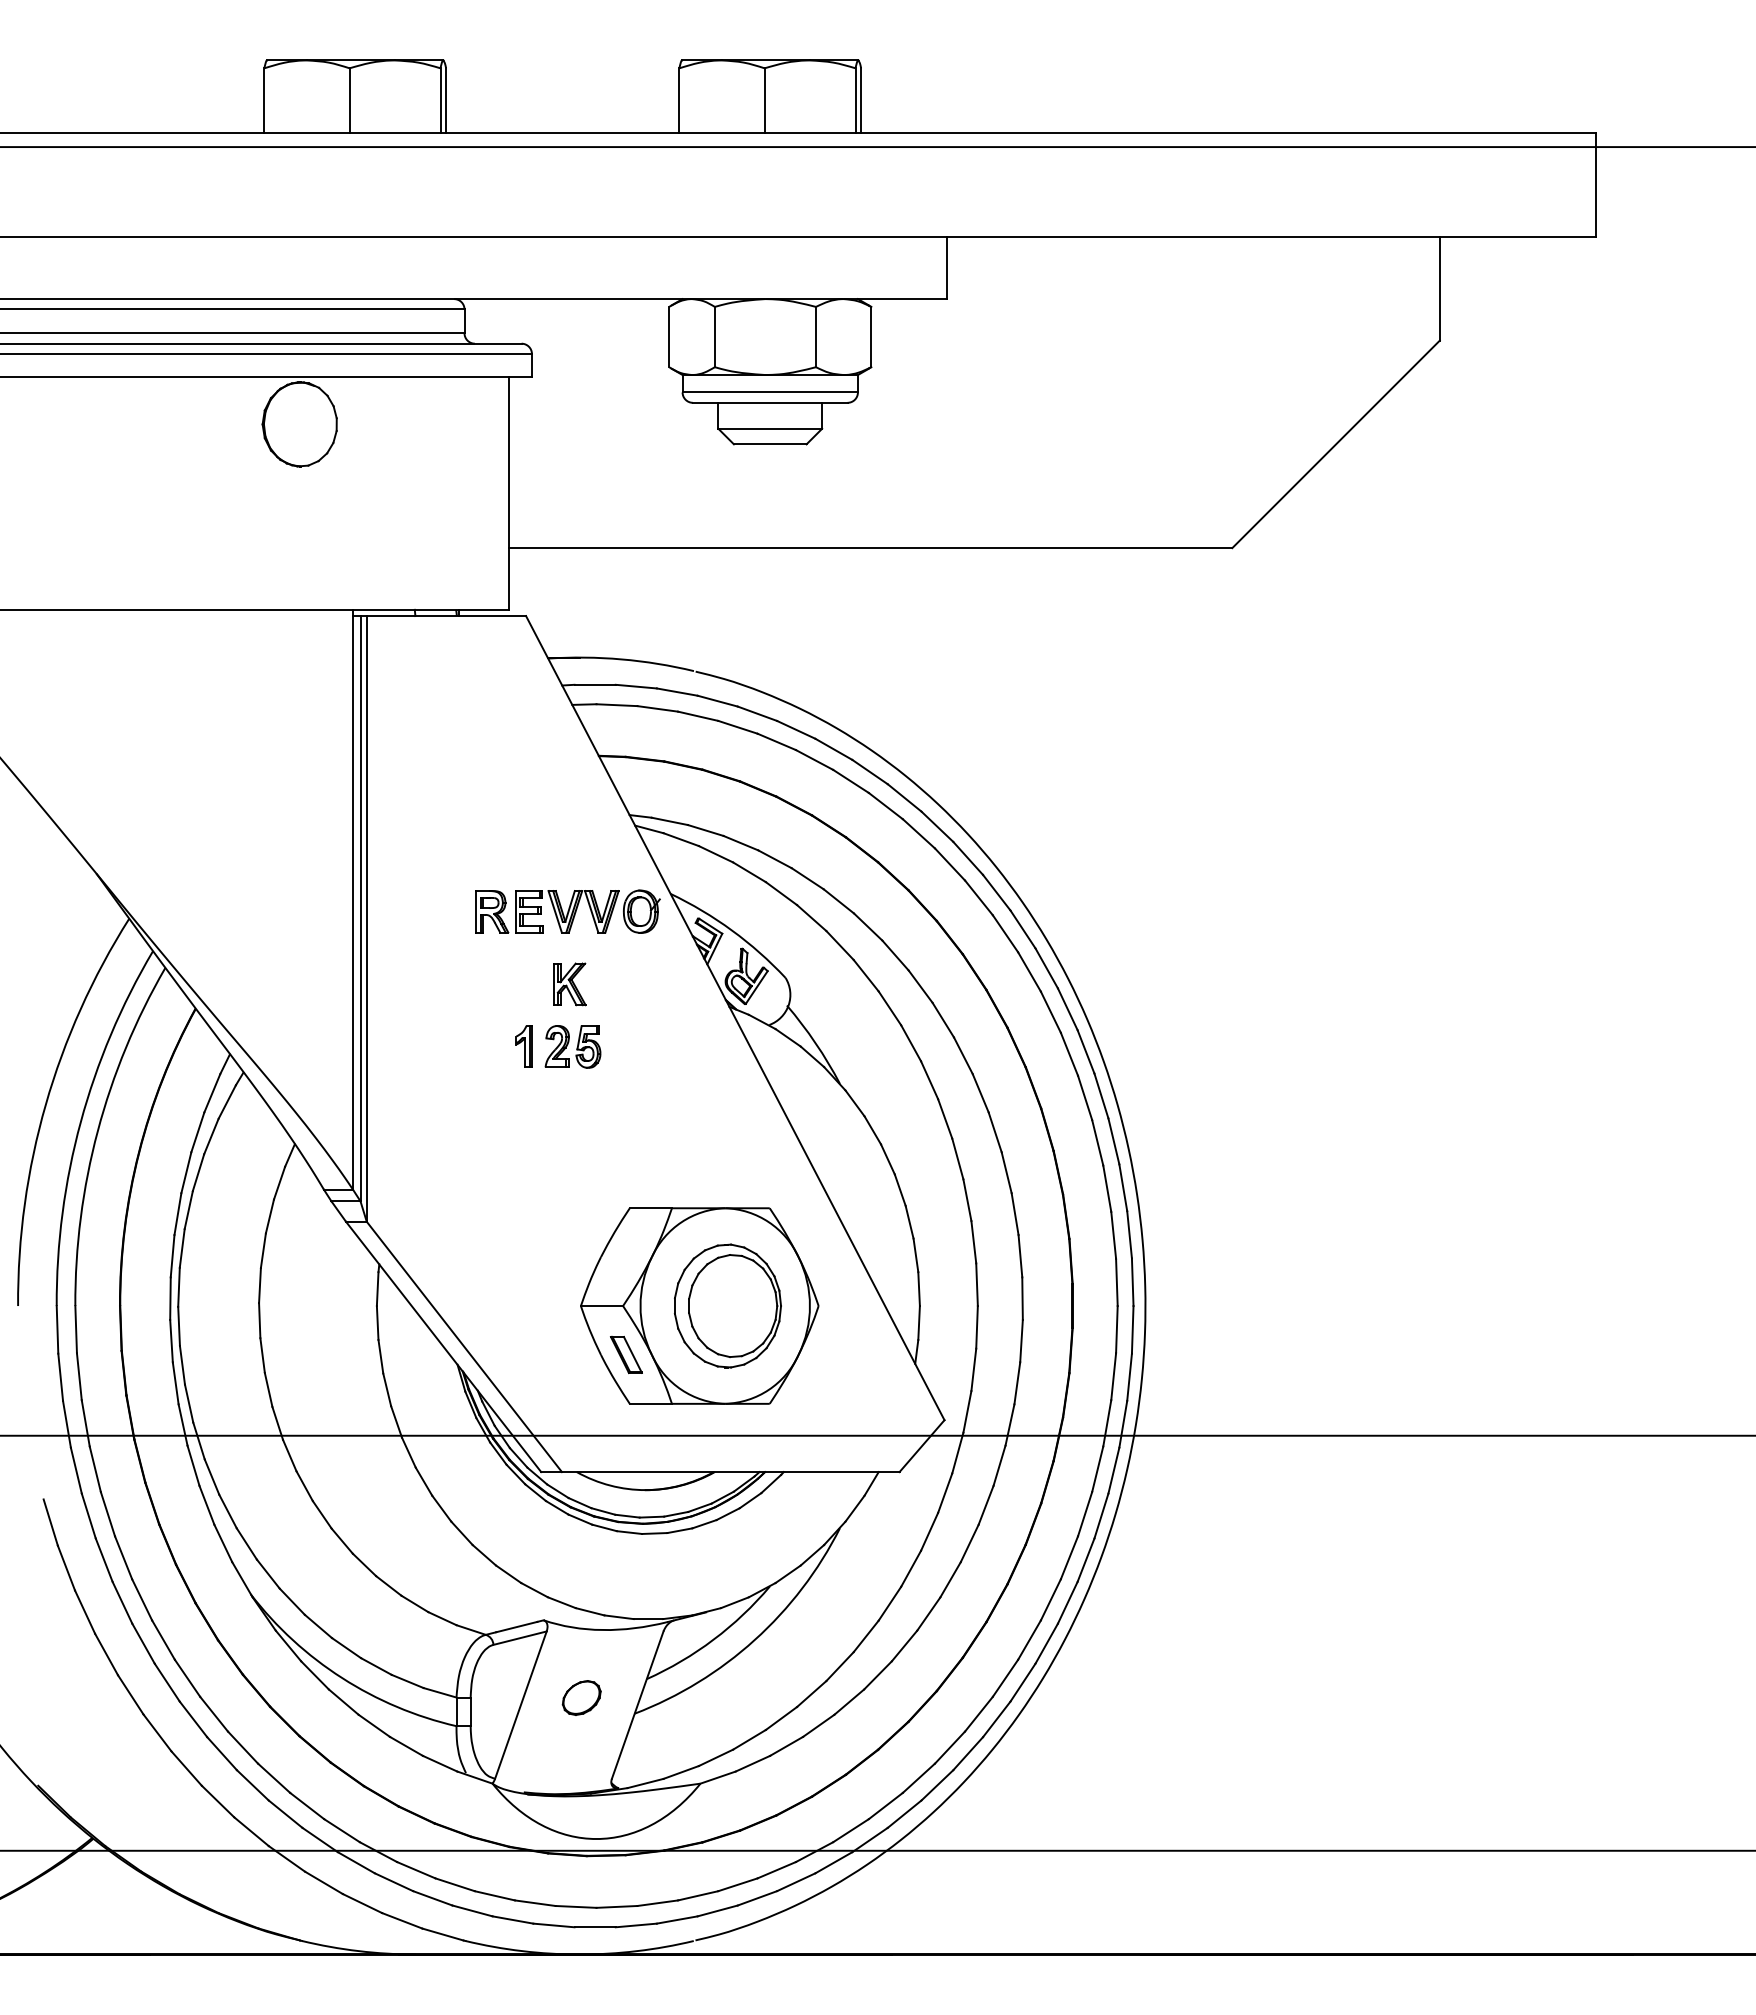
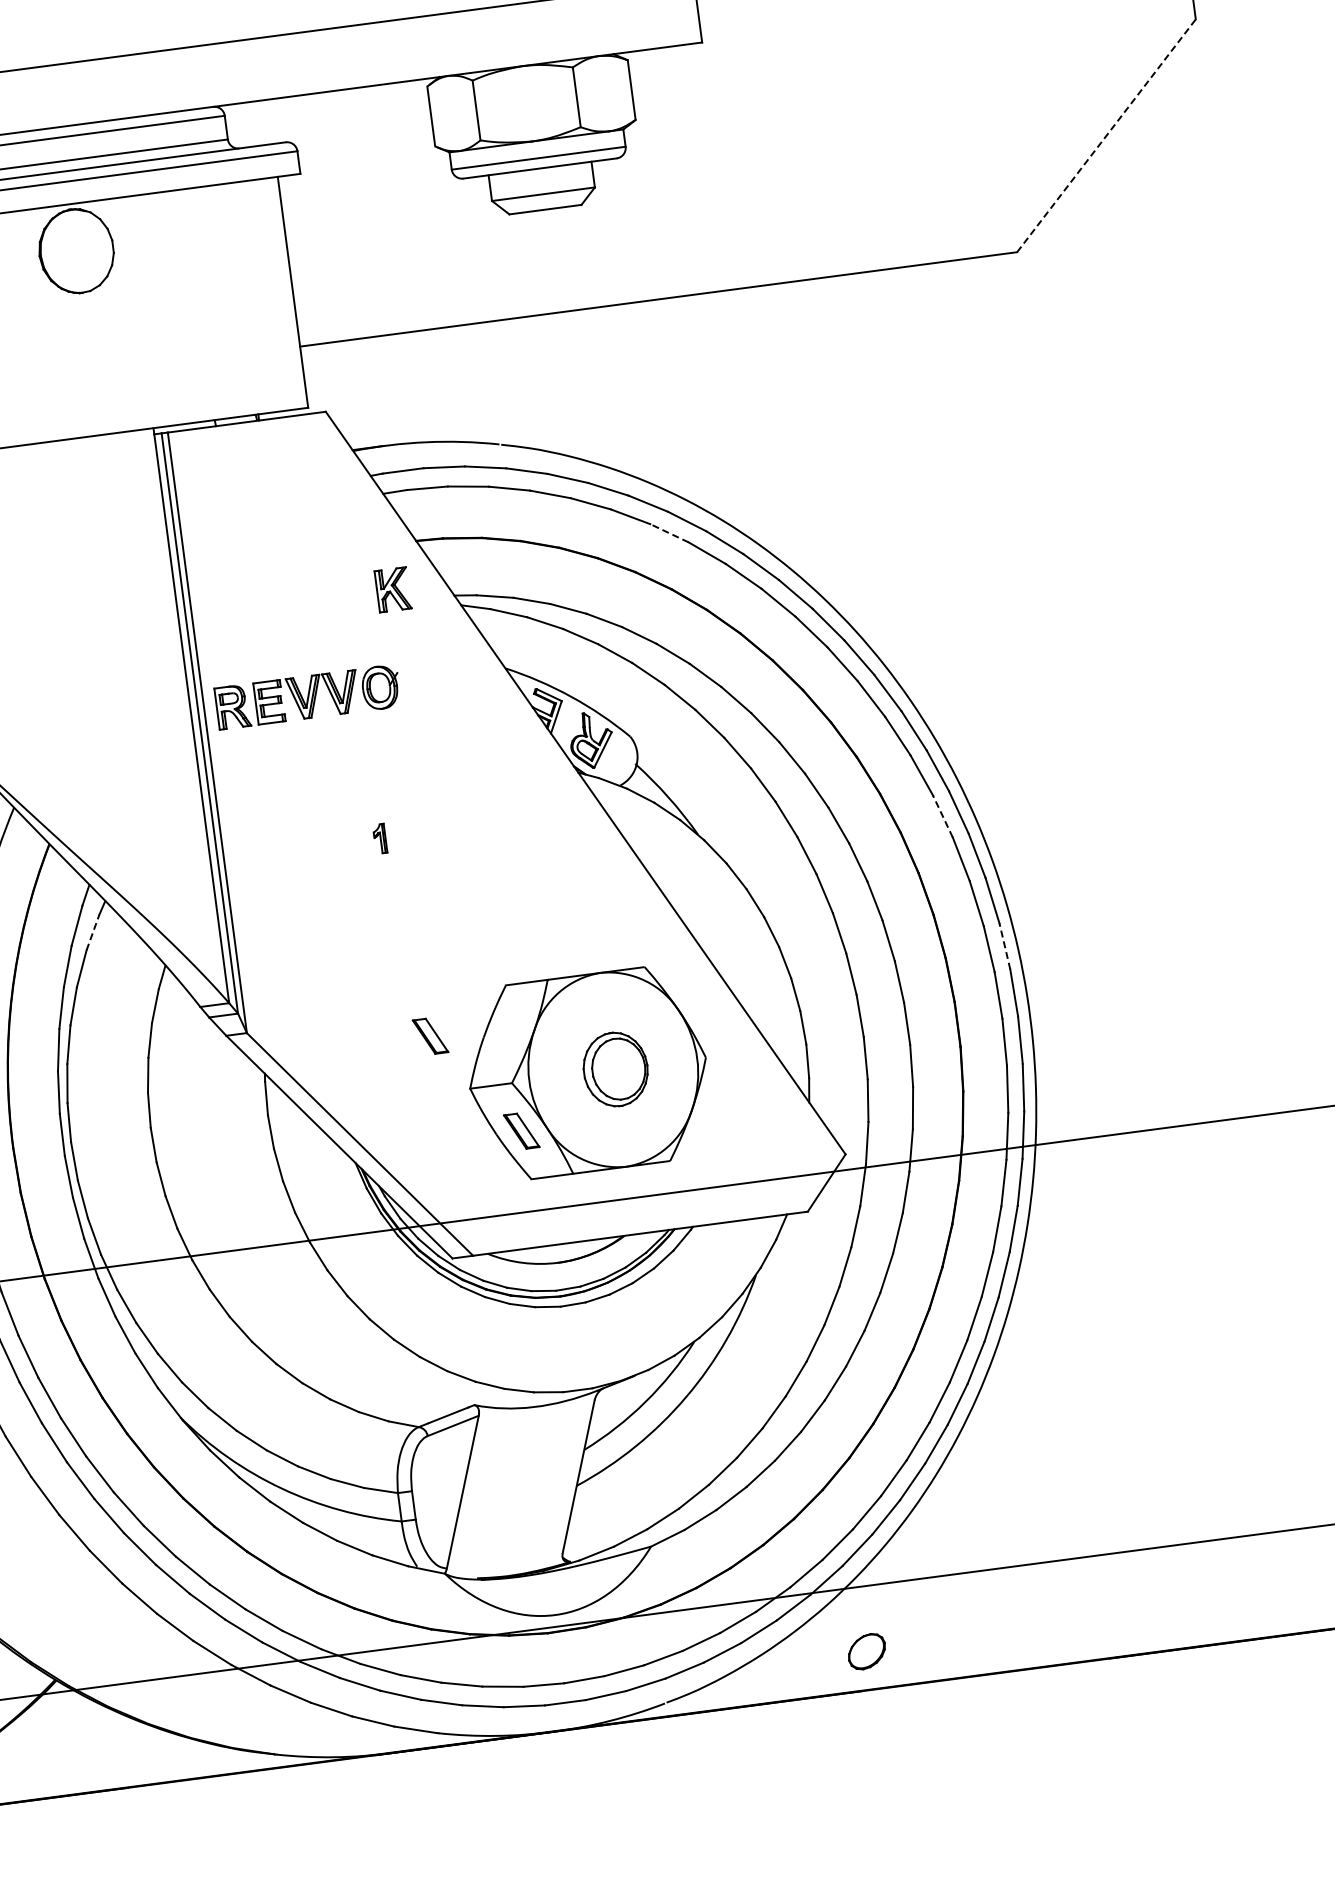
line: (1336, 444) -> (1106, 135), solid -> dashed
line: (850, 781) -> (669, 533), solid -> dashed
part: (567, 911) -> (307, 697), moved
part: (569, 984) -> (393, 589), moved
part: (523, 1046) -> (379, 838), size x0.7
part: (572, 1046) -> (428, 832), removed
line: (1084, 1097) -> (942, 816), solid -> dashed
line: (227, 1102) -> (93, 933), solid -> dashed
line: (1129, 1234) -> (1004, 946), solid -> dashed
part: (548, 1249) -> (430, 1036), added
part: (727, 1305) -> (615, 1069), size x0.6
part: (581, 1697) -> (866, 1651), moved

